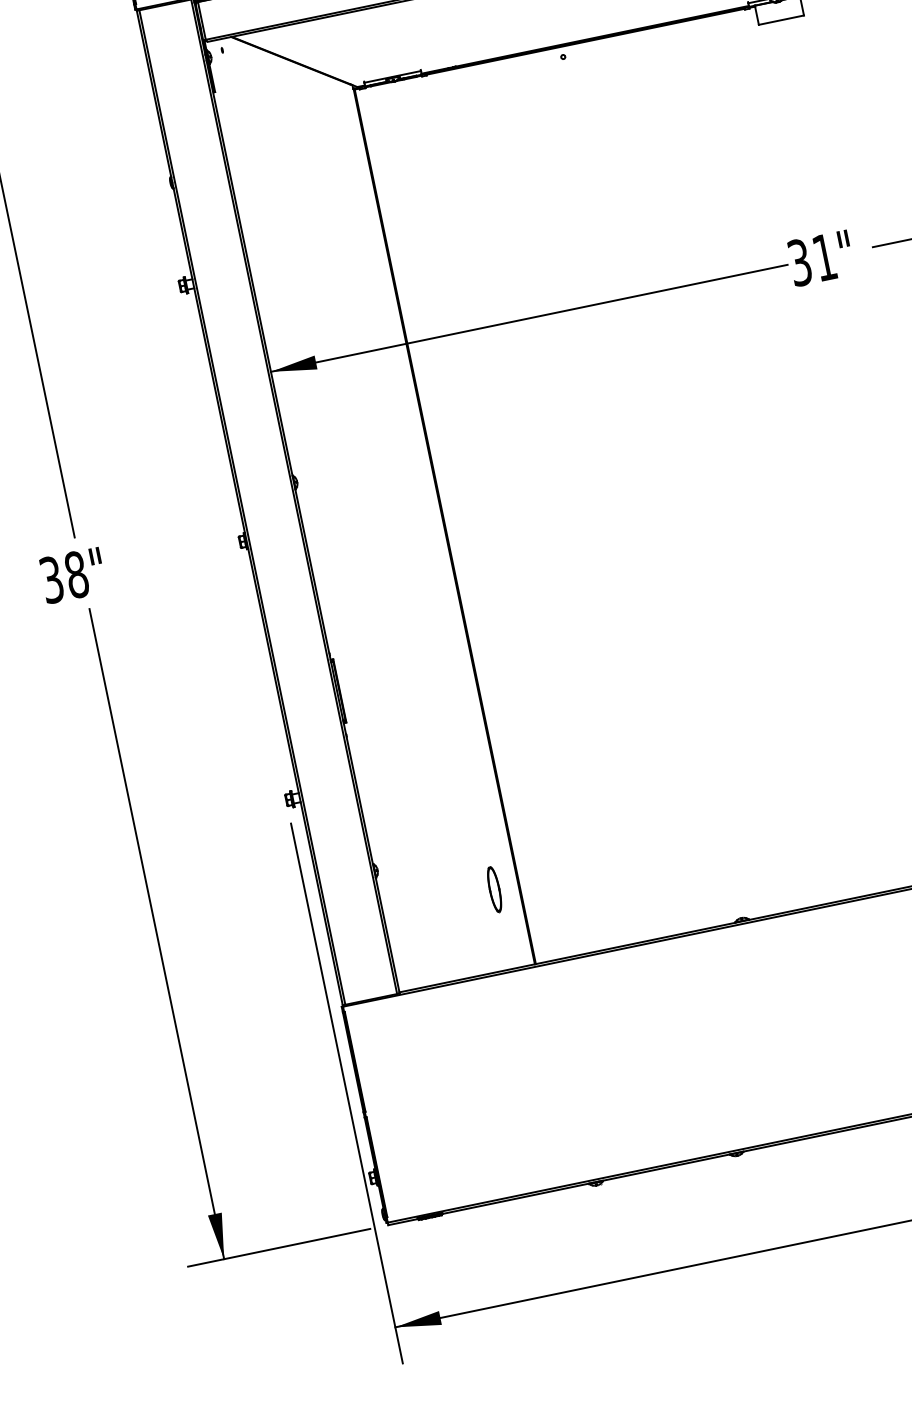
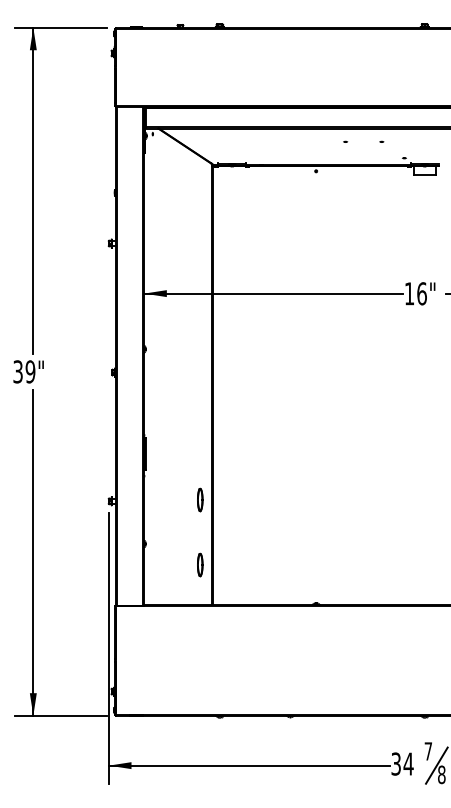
text: (811, 259) -> (415, 293), 31" -> 16"
text: (76, 574) -> (30, 371), 38" -> 39"
part: (468, 758) -> (200, 499), added

